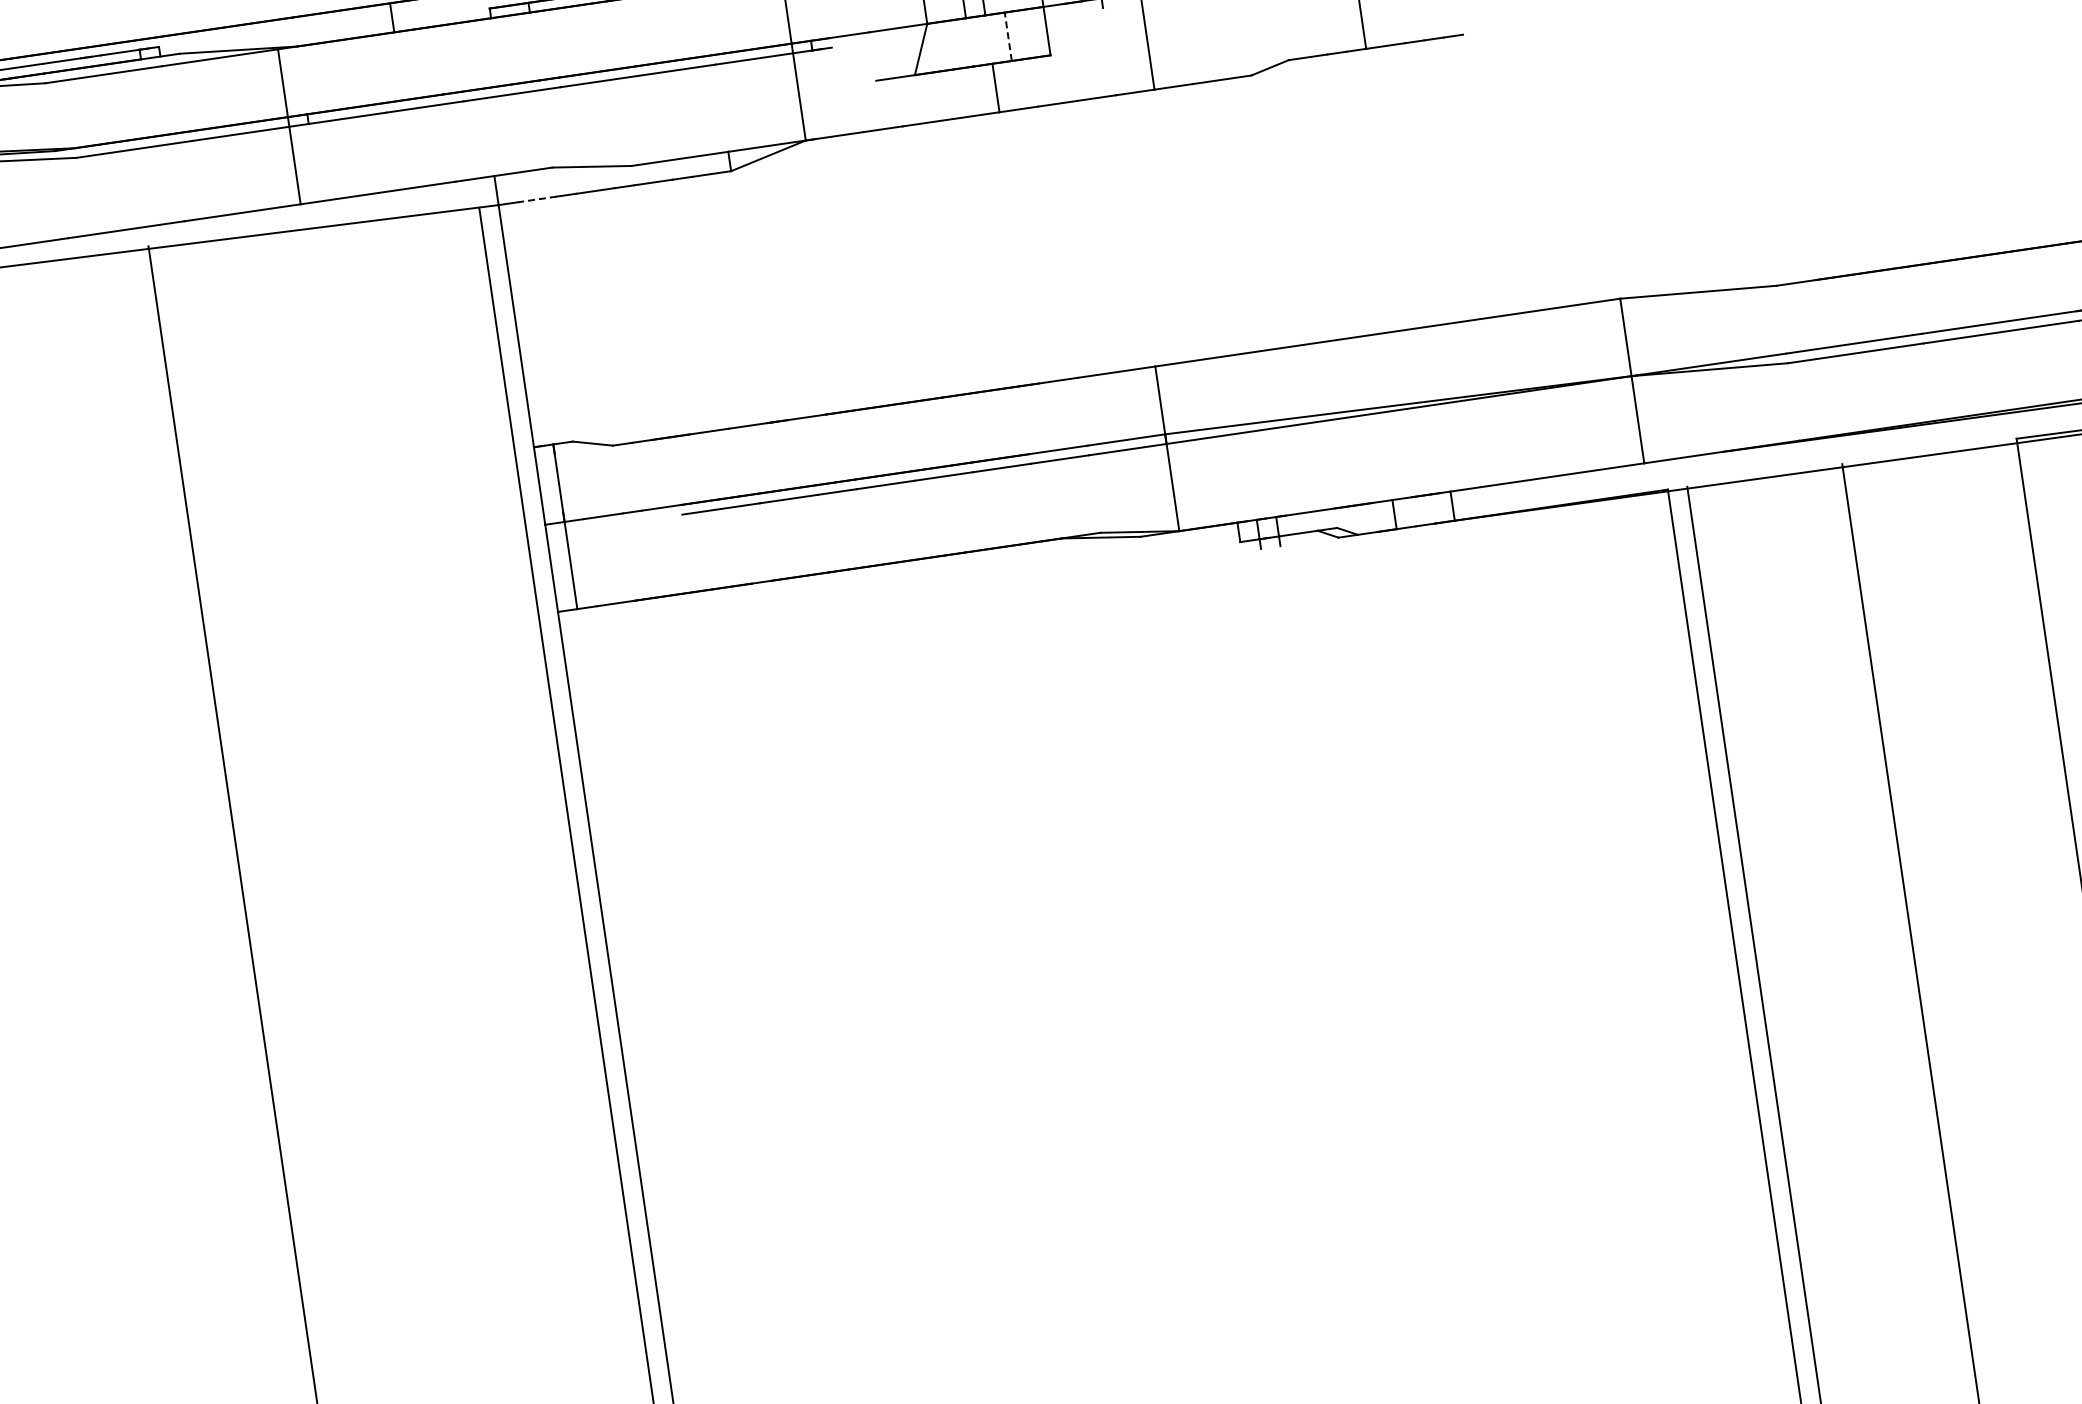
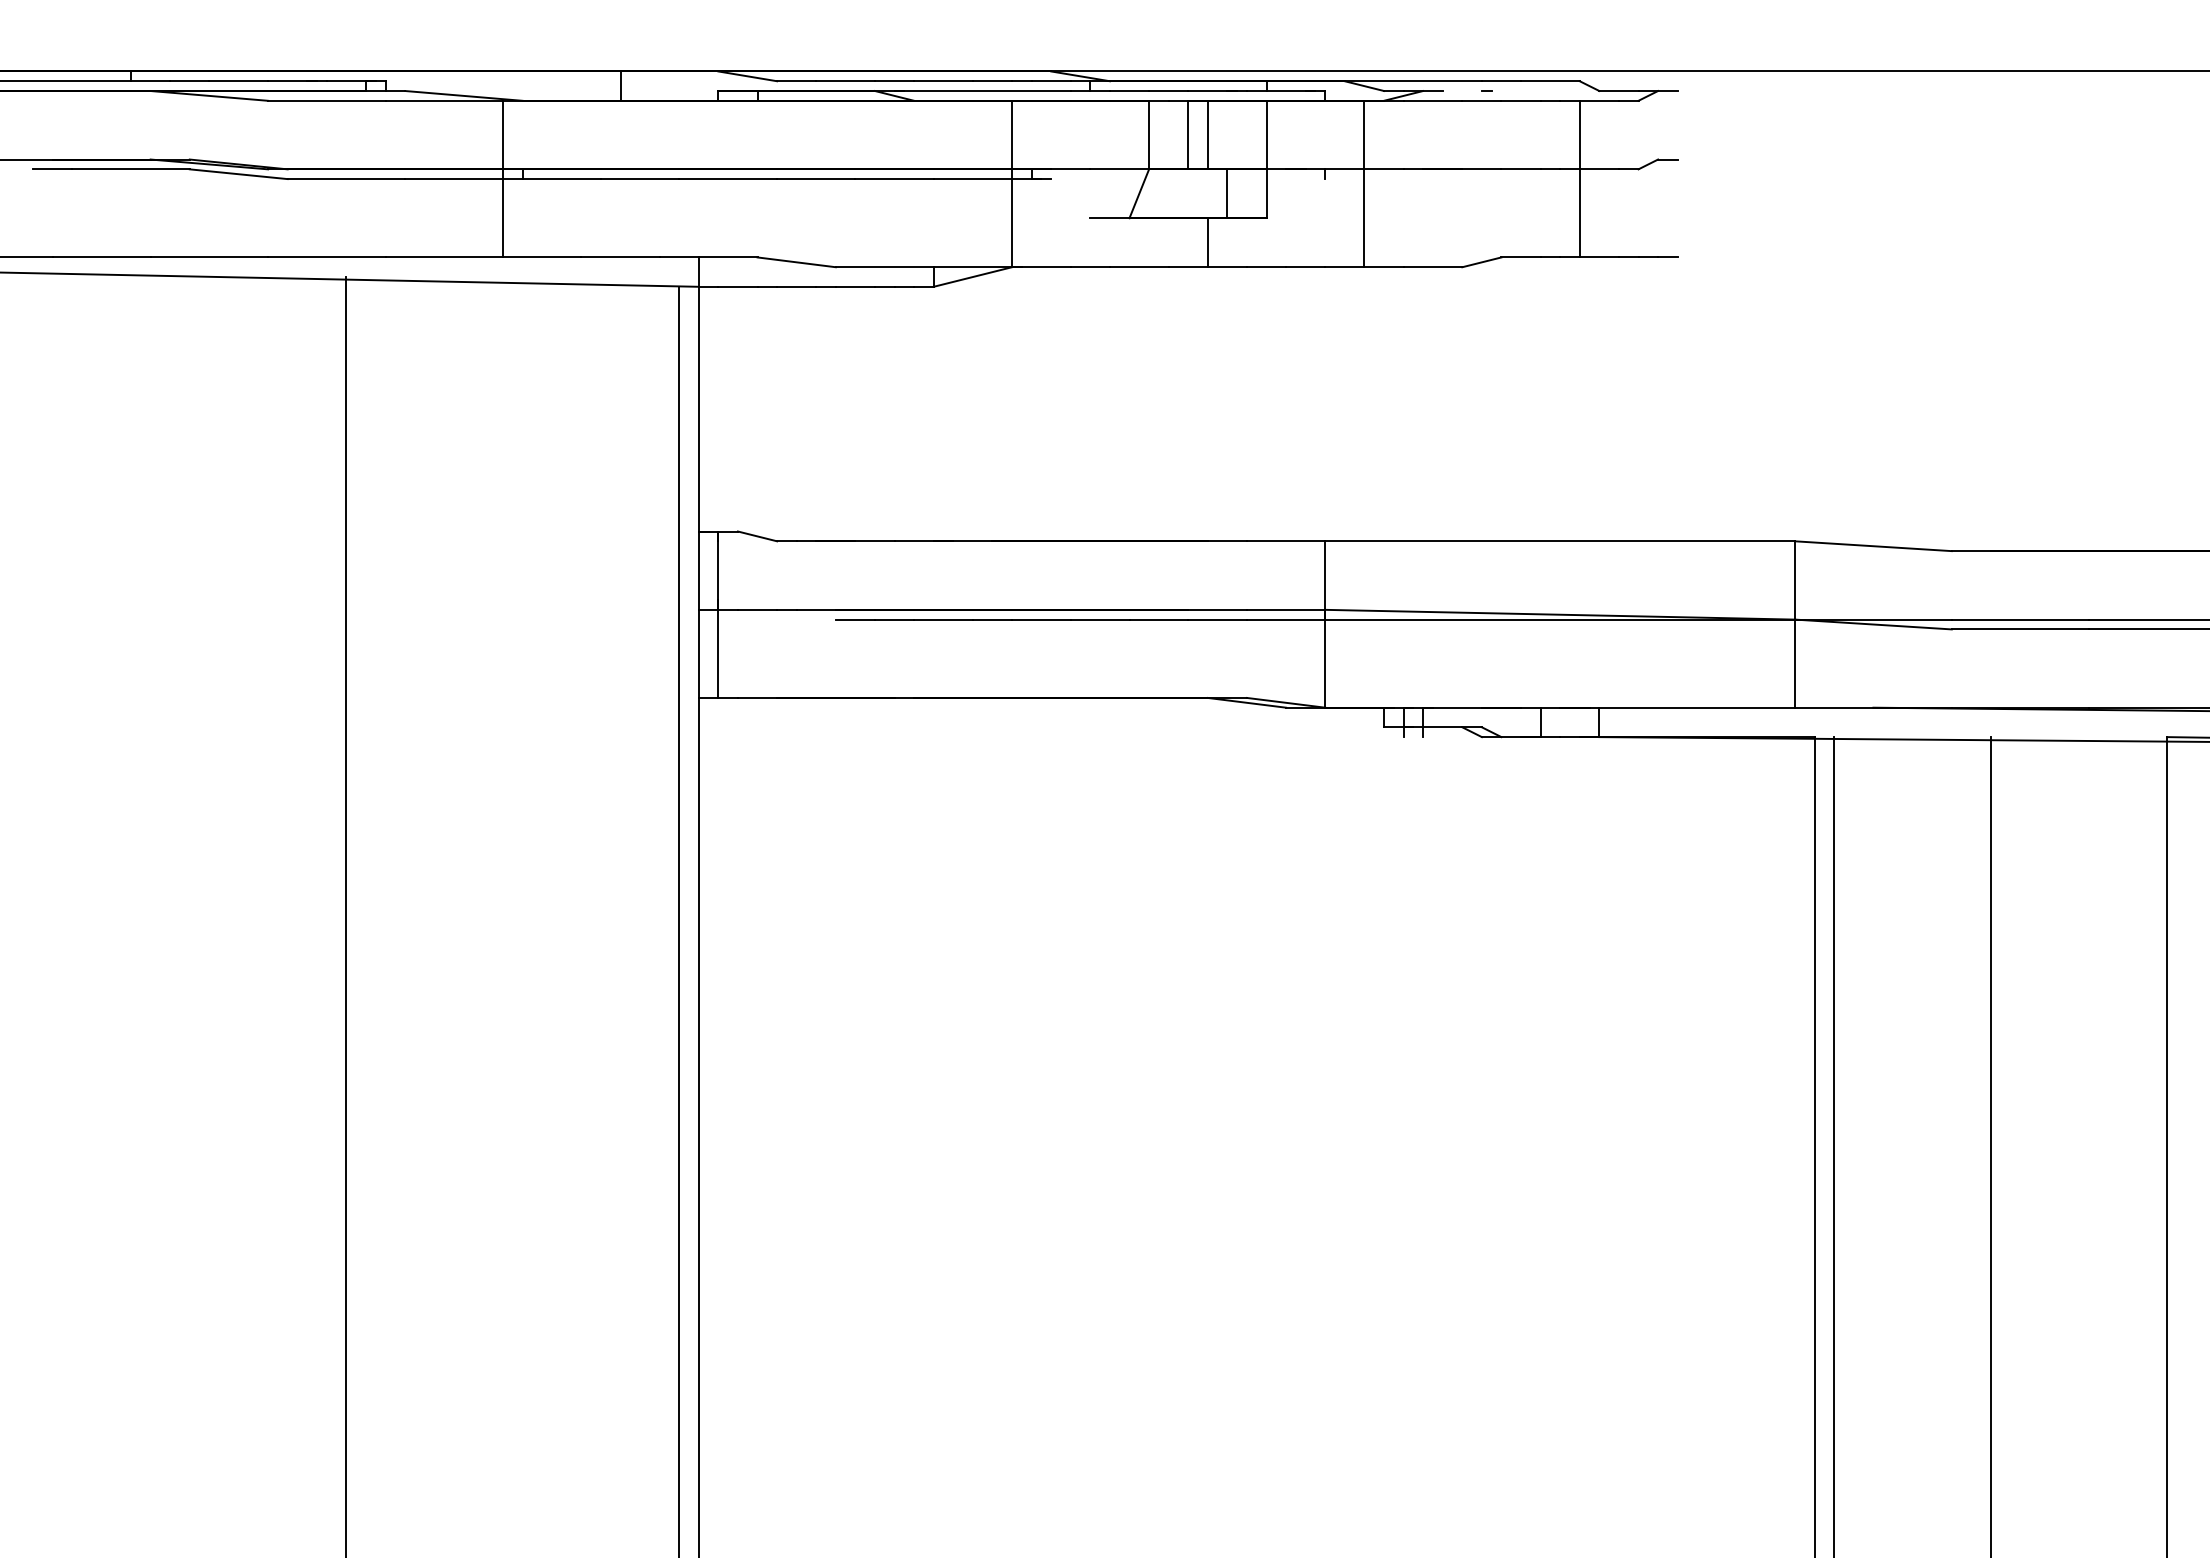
line: (1008, 36) -> (1227, 193), dashed -> solid
line: (536, 199) -> (737, 286), dashed -> solid

